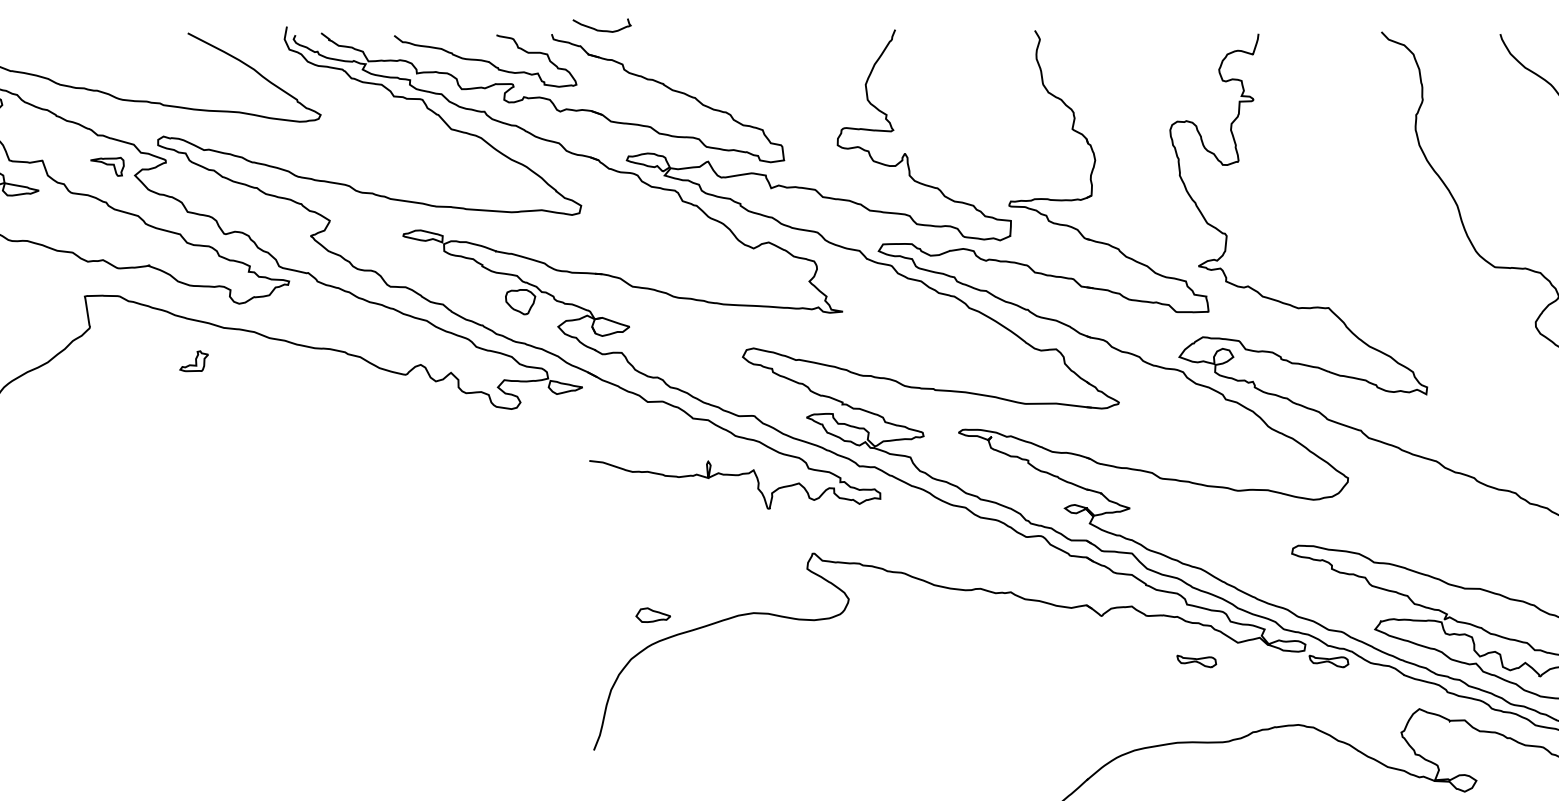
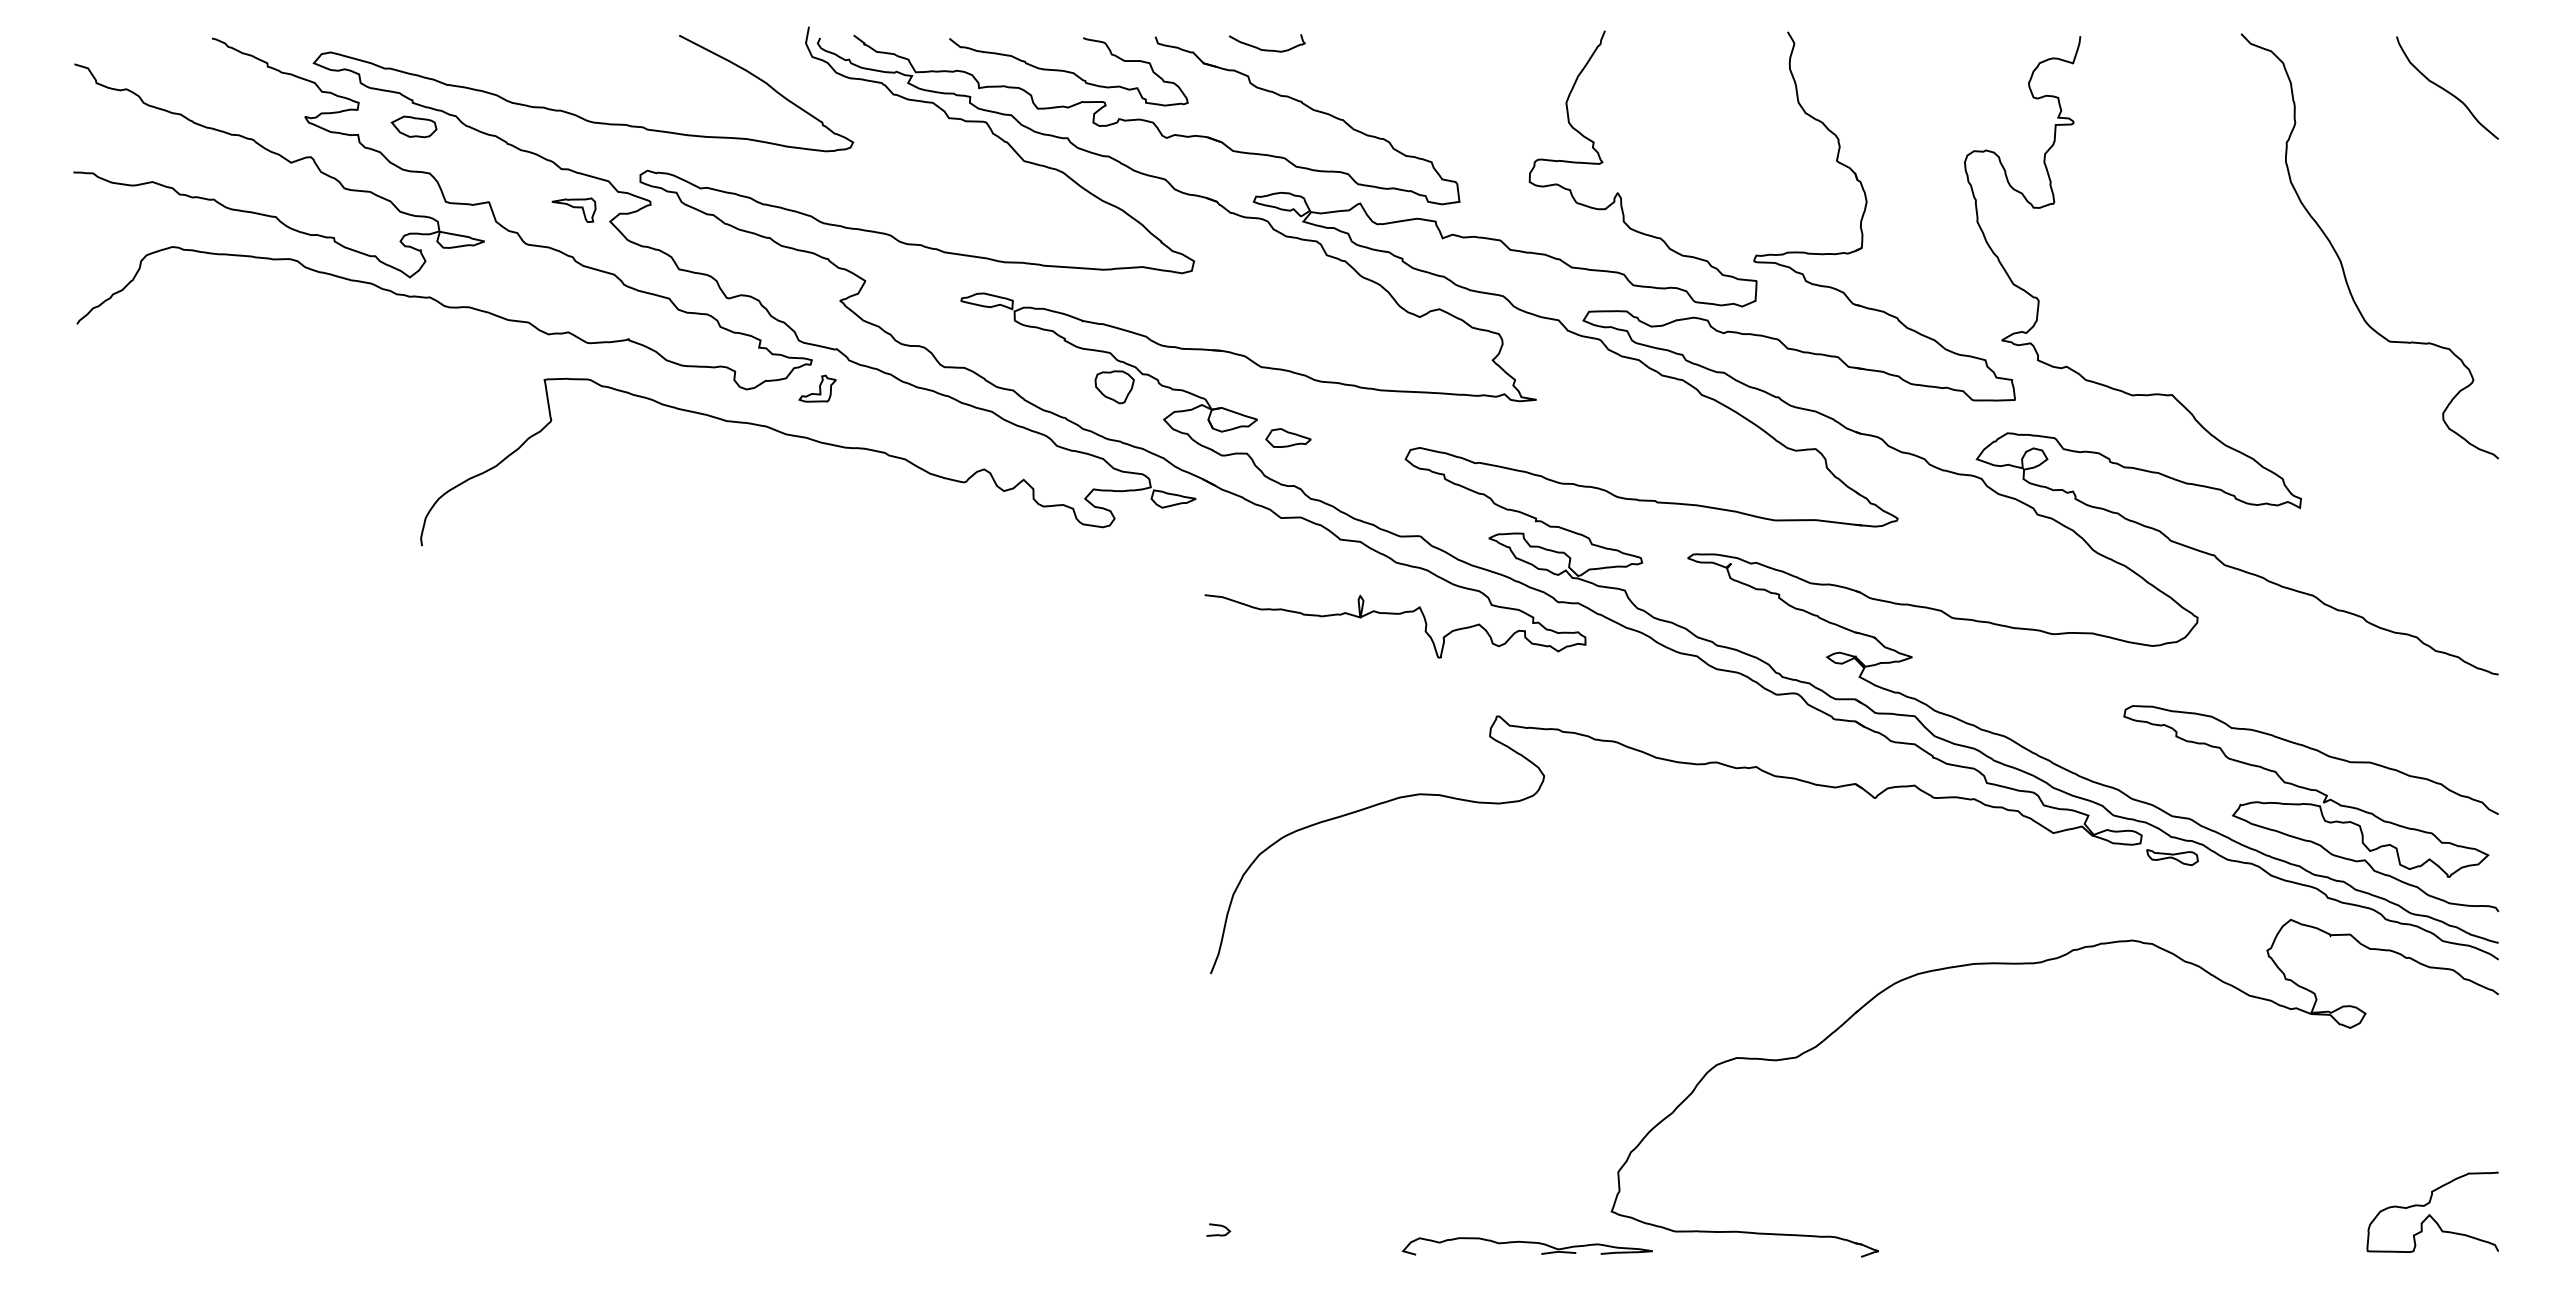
curve: (602, 30) -> (1267, 49), moved
part: (194, 361) -> (817, 388), moved
part: (653, 614) -> (1288, 437), moved
part: (1196, 661) -> (1999, 857), removed

